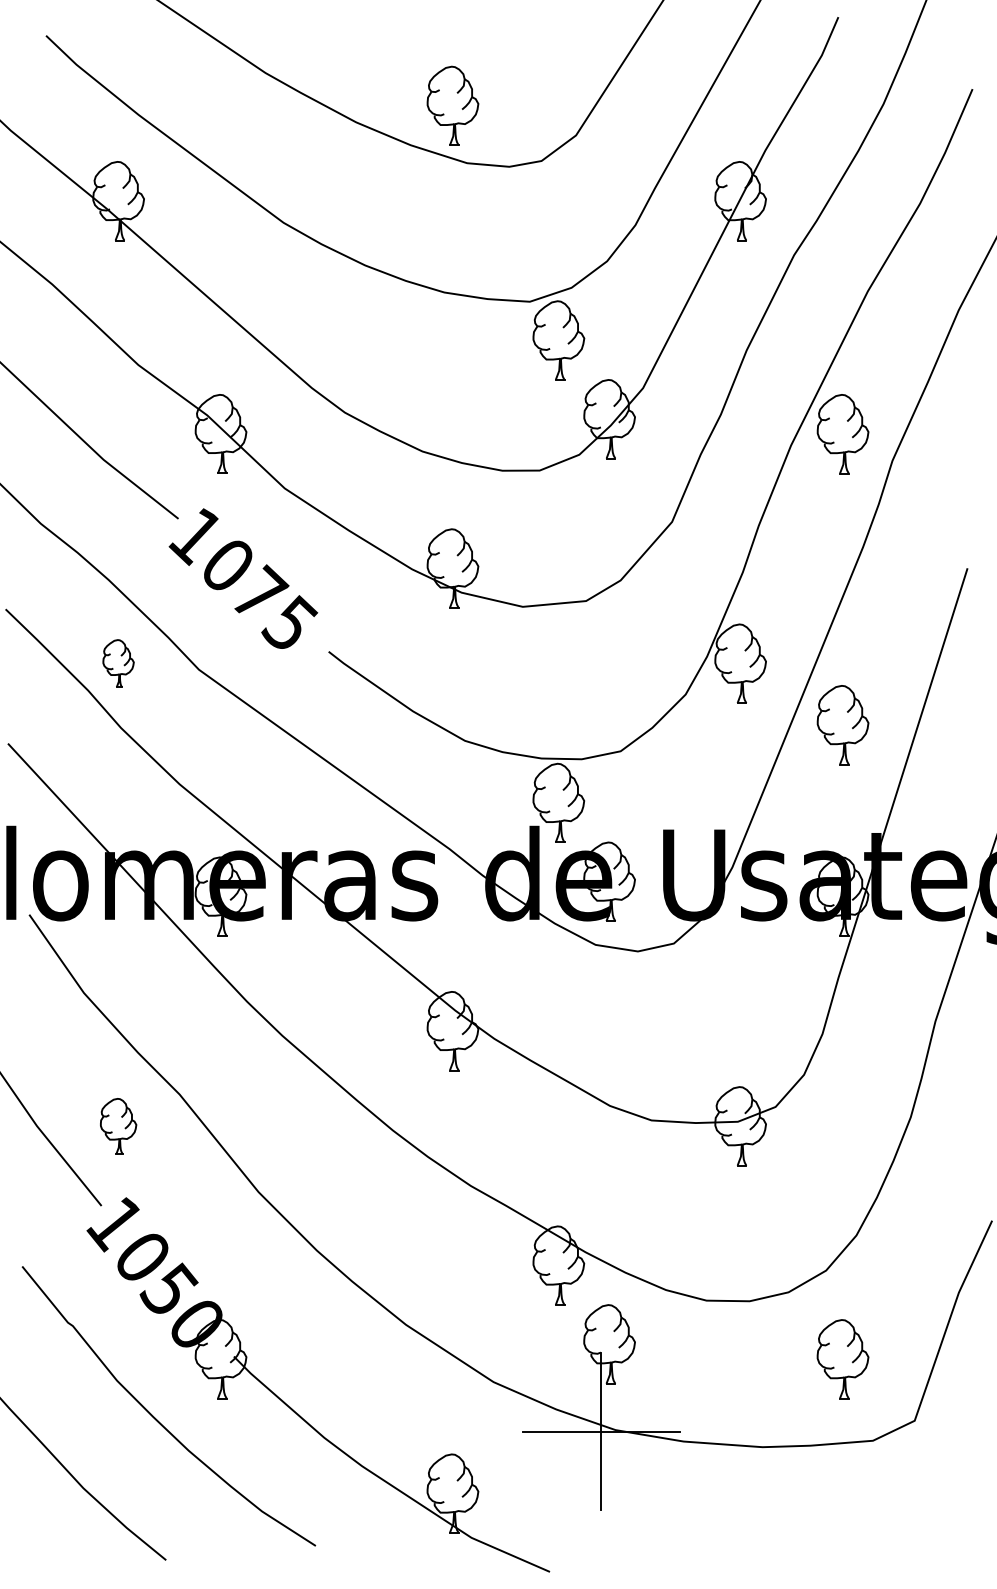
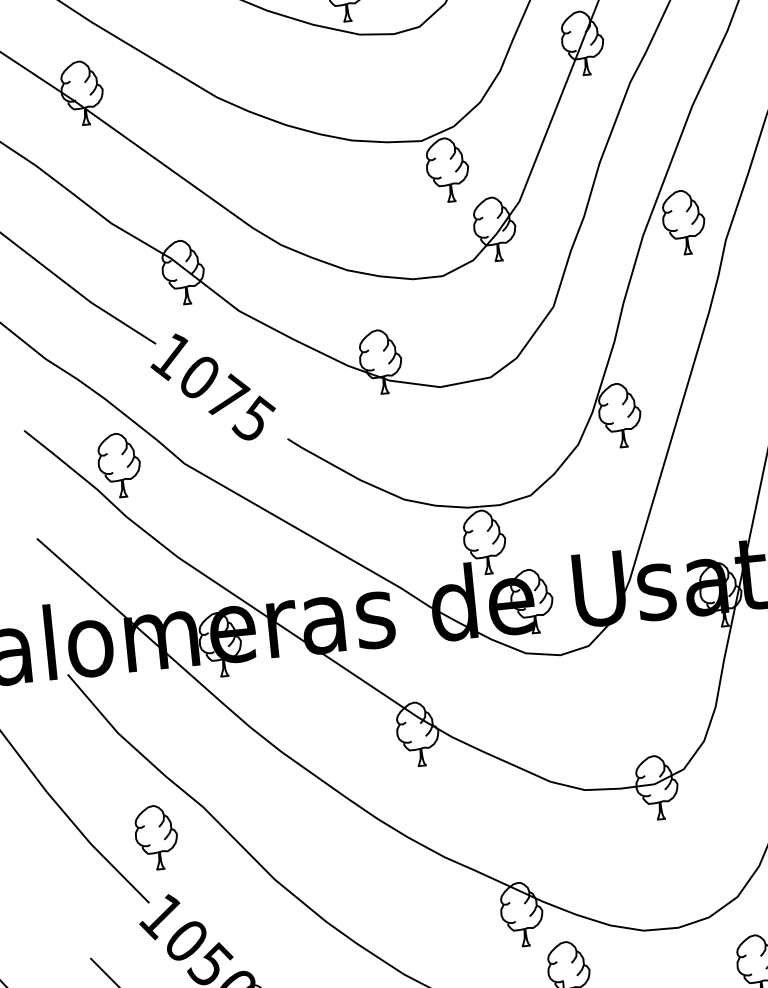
part: (118, 663) -> (119, 465), size x1.67
part: (842, 725) -> (706, 456), removed
part: (118, 1126) -> (156, 837), size x1.43

